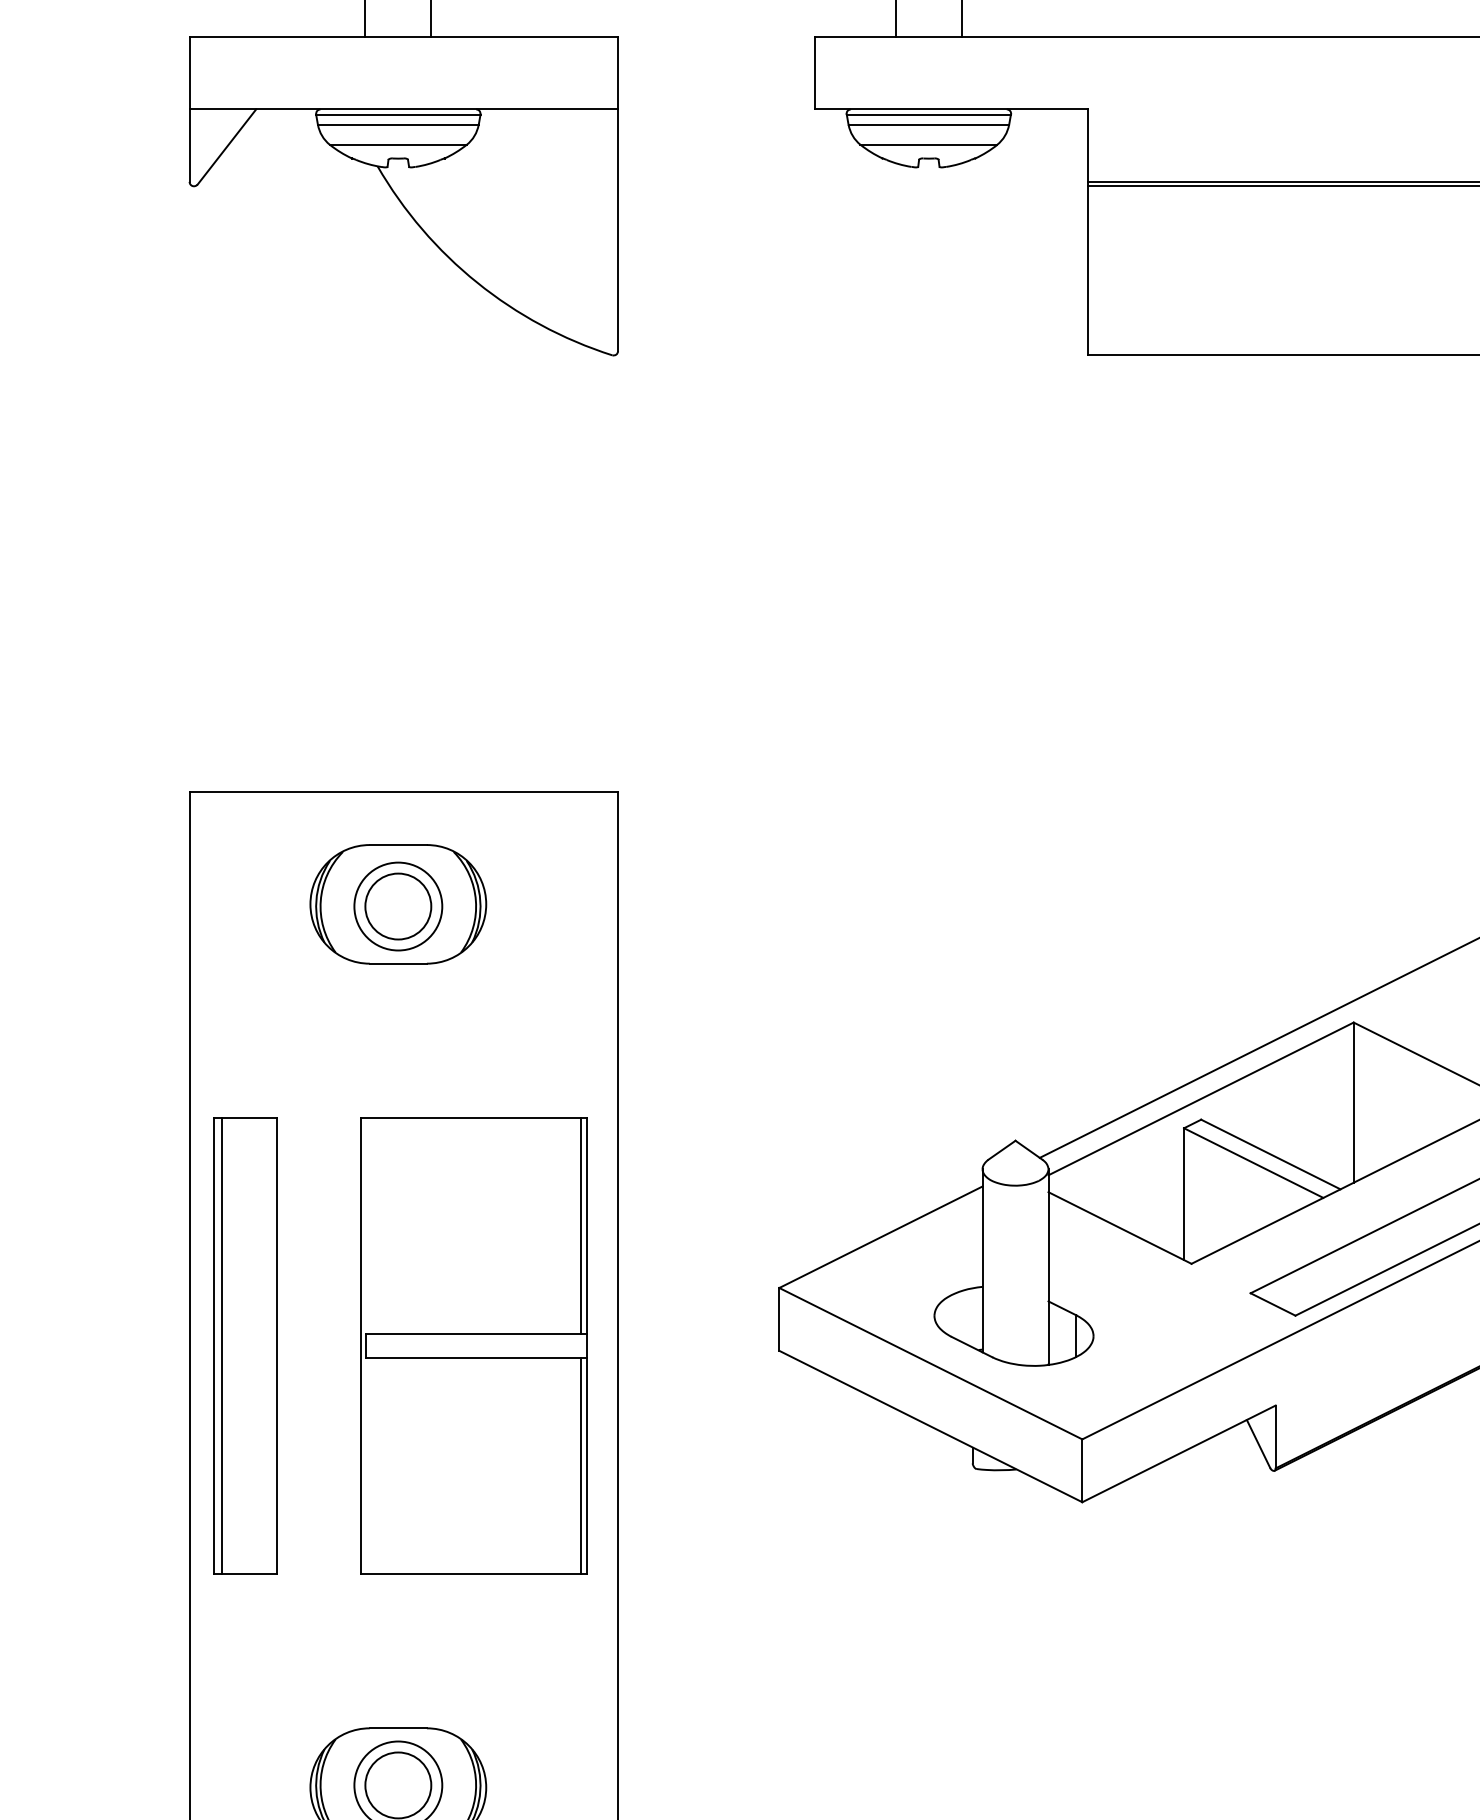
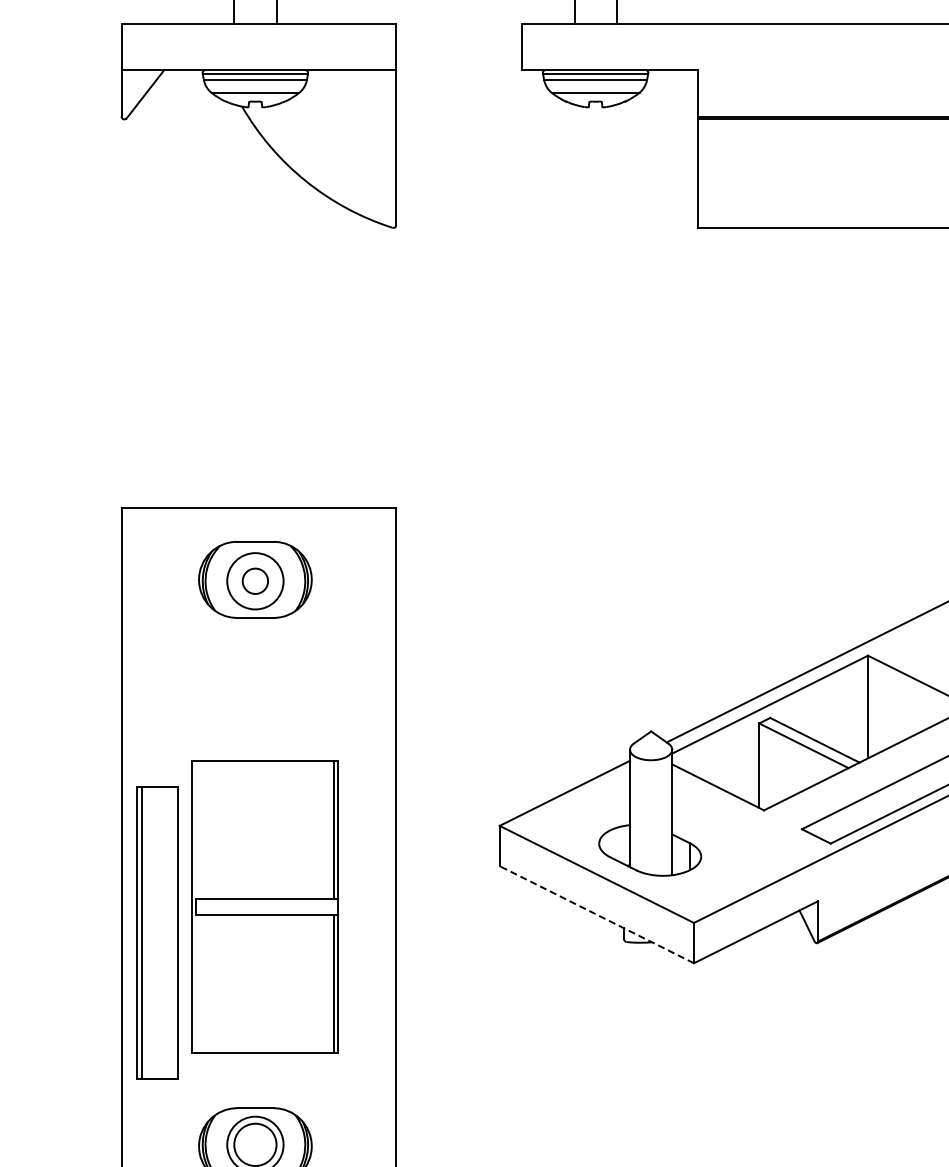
circle: (398, 906) -> (255, 581), size x0.6
part: (245, 1345) -> (157, 932), moved
part: (473, 1345) -> (264, 906), moved
line: (930, 1426) -> (596, 914), solid -> dashed

